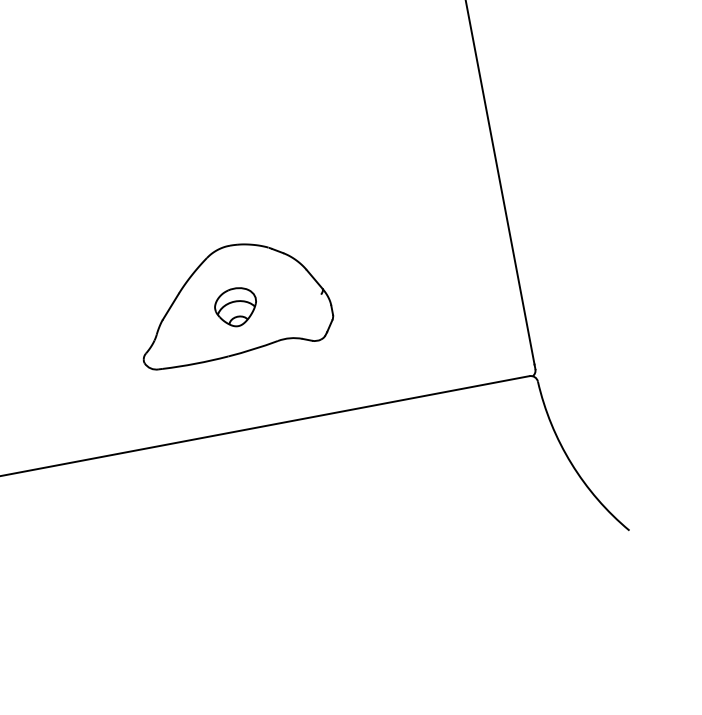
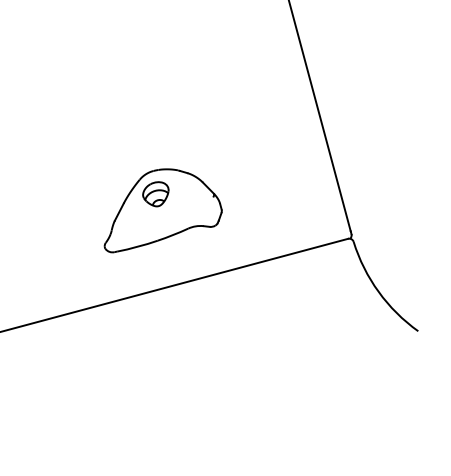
part: (234, 307) -> (155, 194), moved

